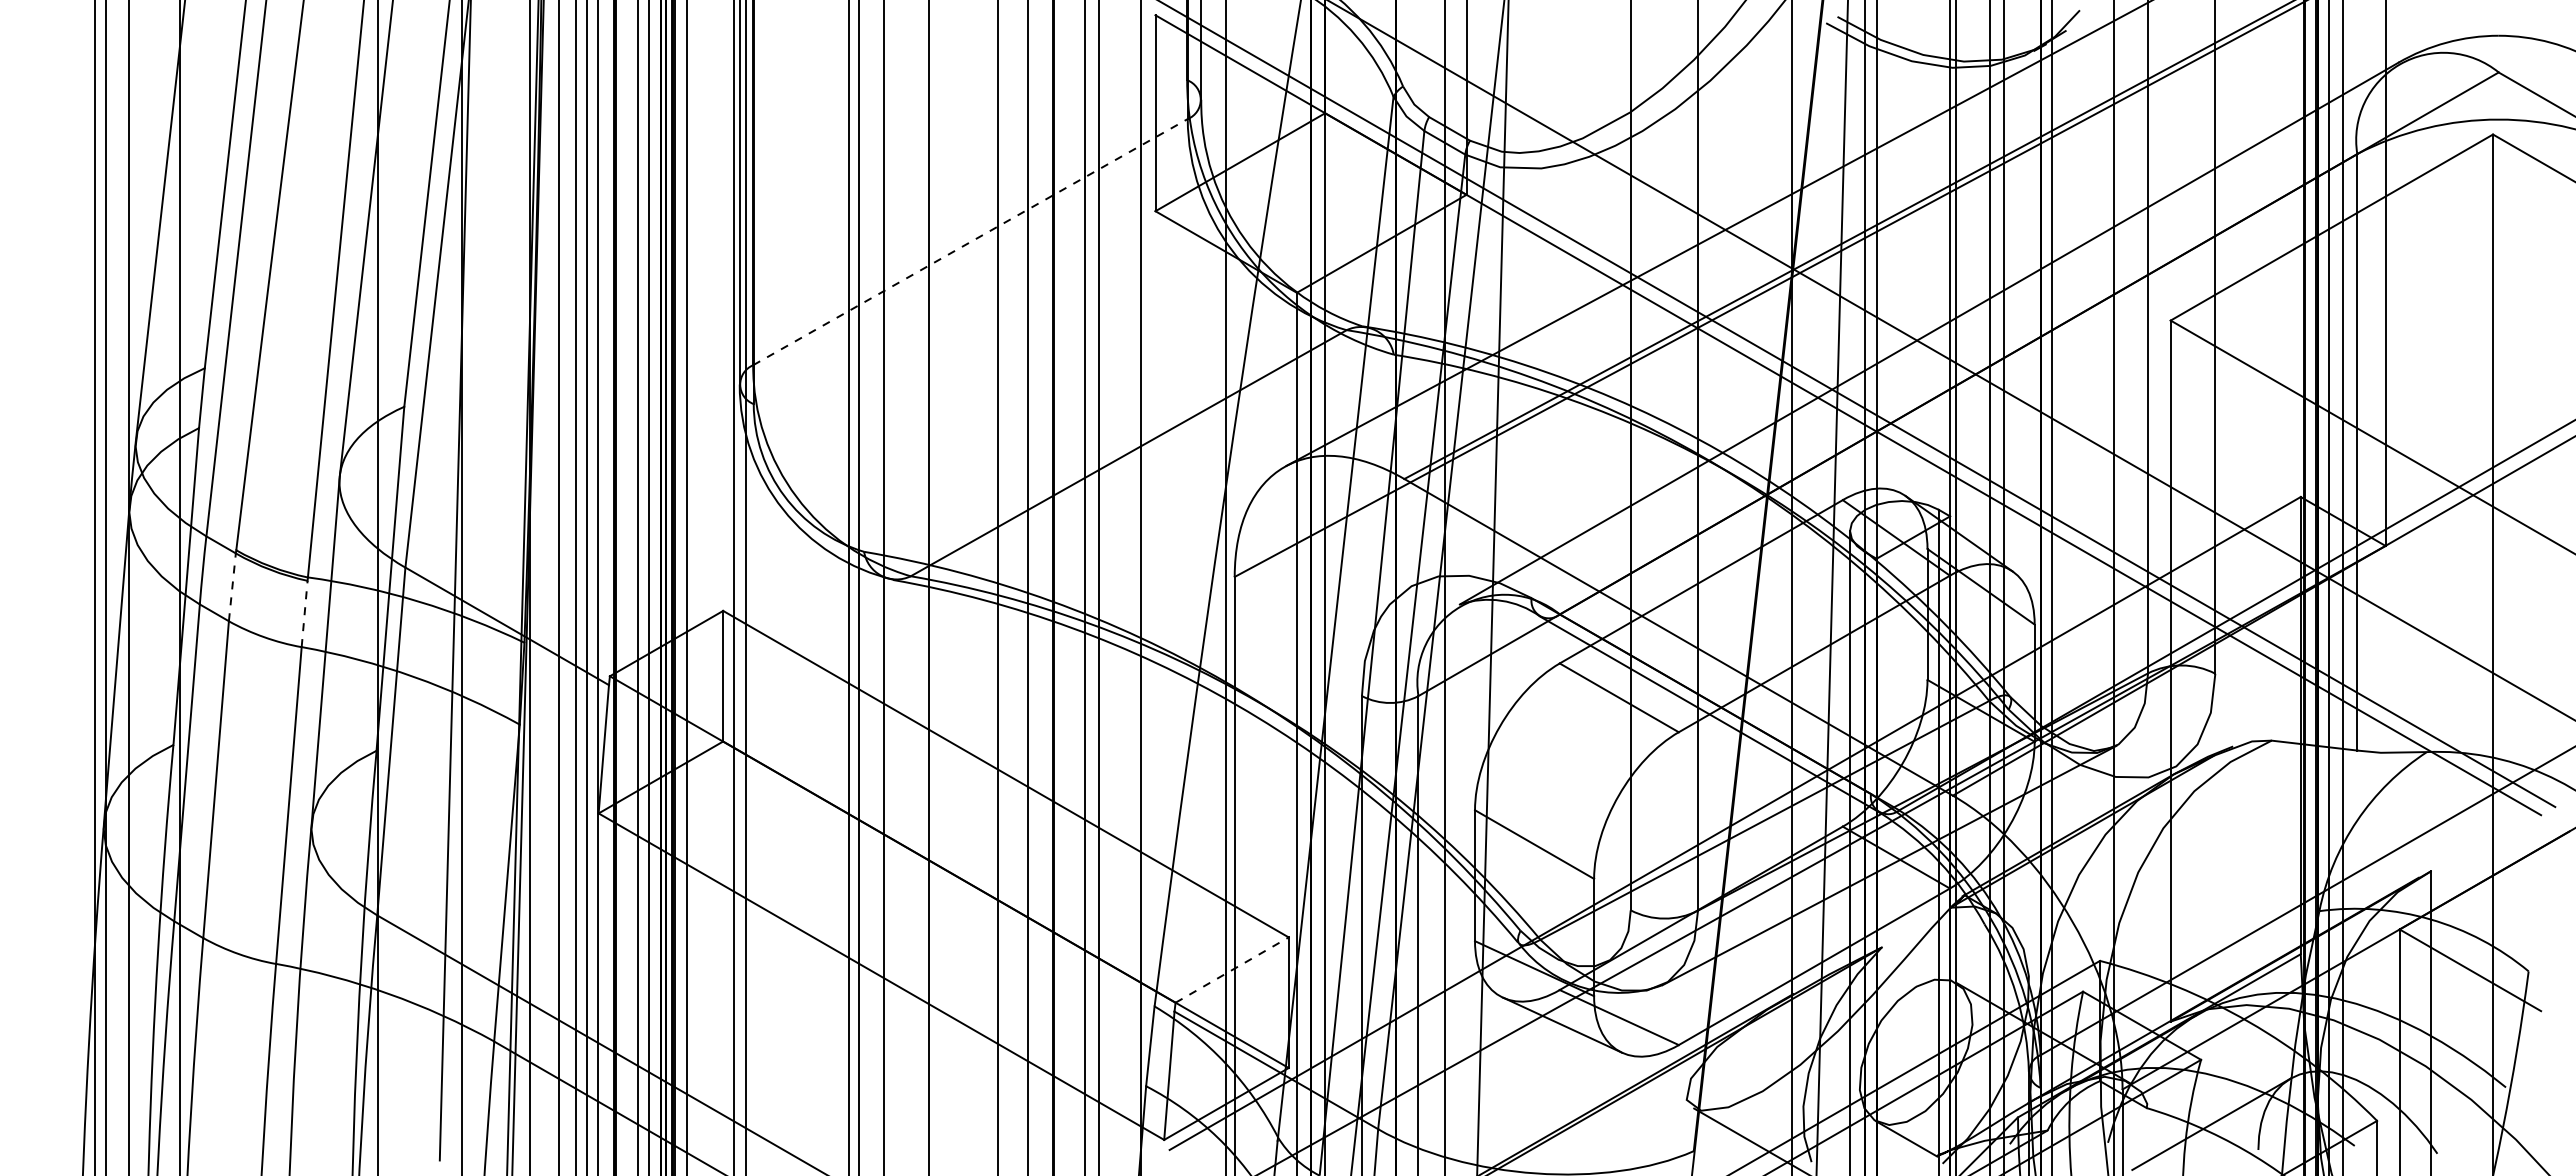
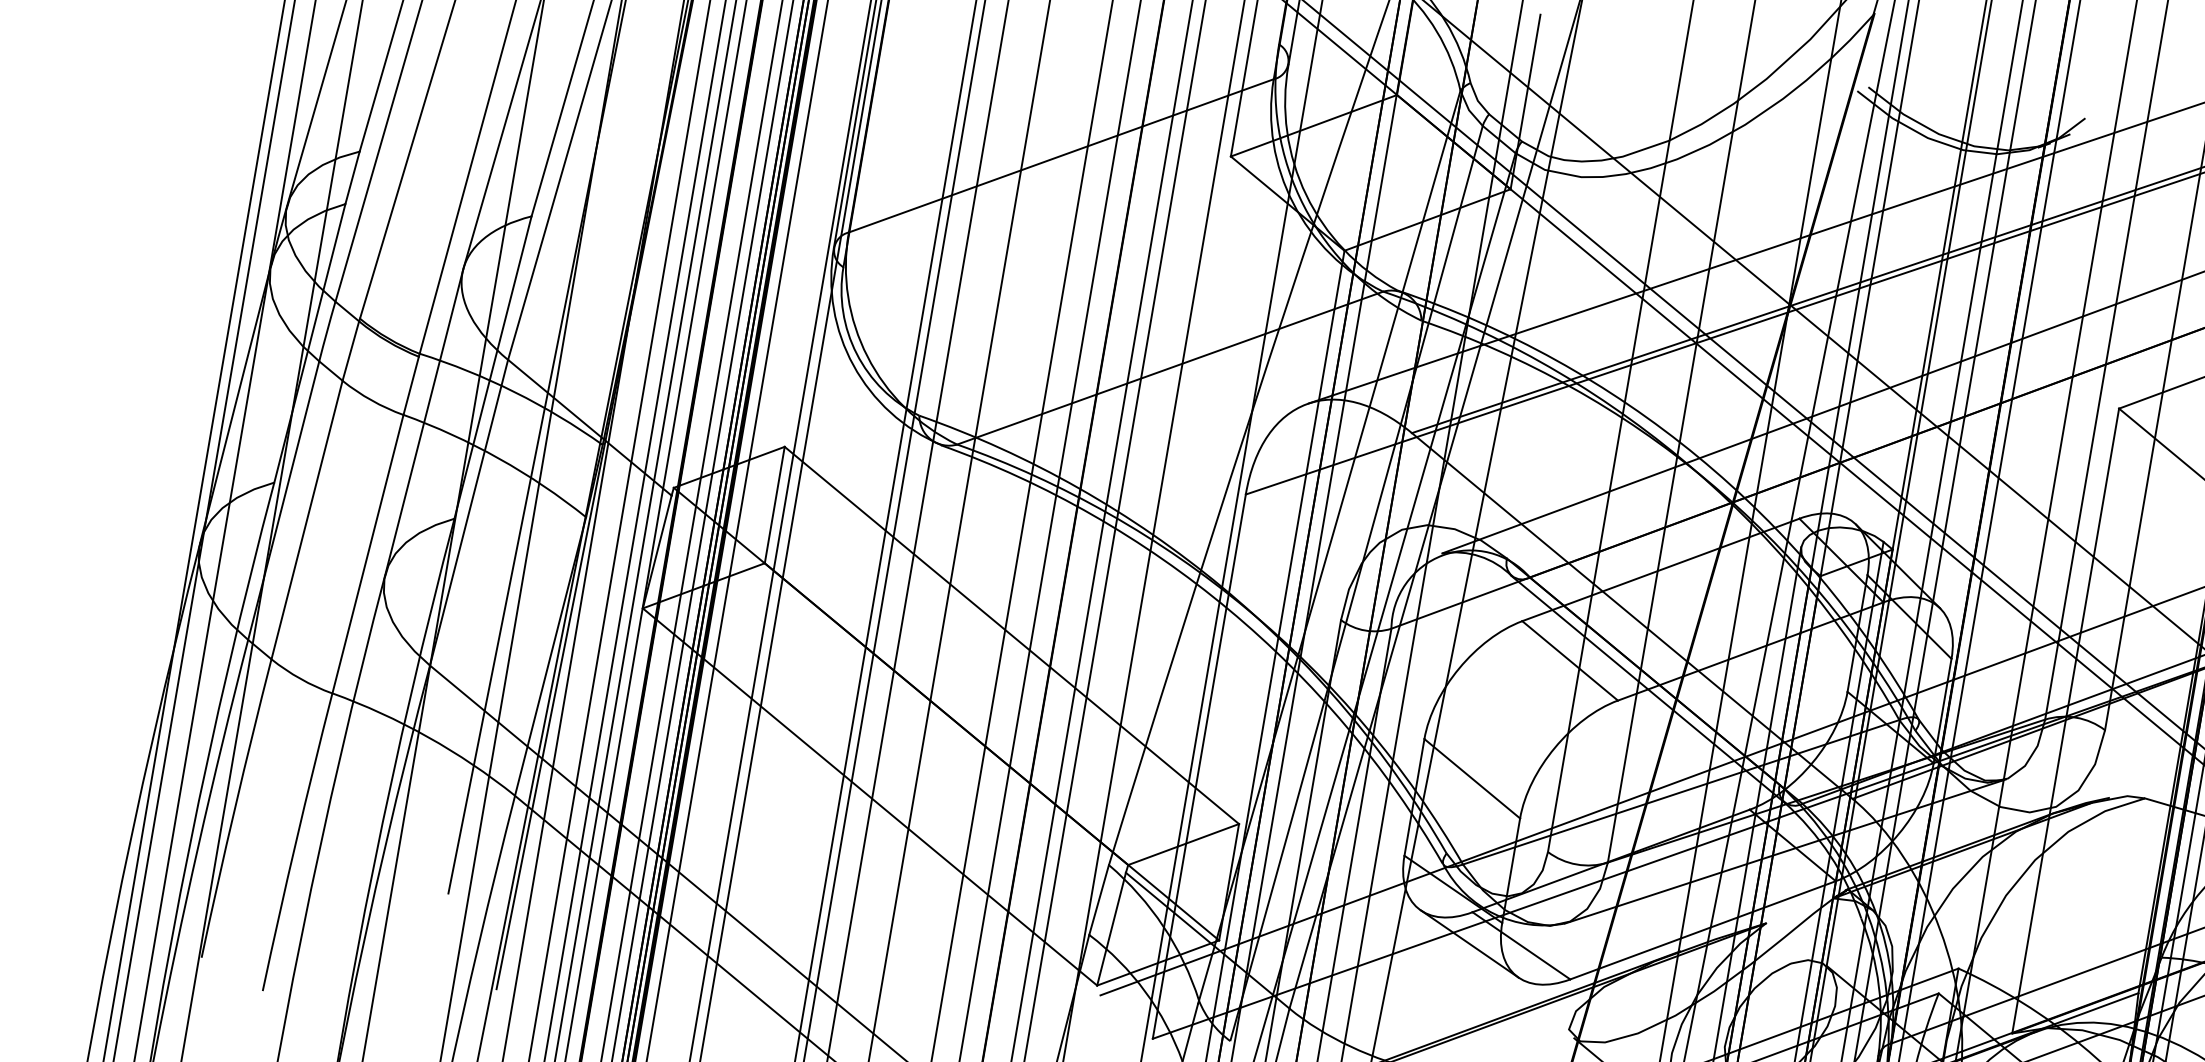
line: (970, 242) -> (1061, 156), dashed -> solid
line: (232, 586) -> (351, 350), dashed -> solid
line: (304, 613) -> (411, 385), dashed -> solid
line: (1232, 969) -> (1184, 844), dashed -> solid

